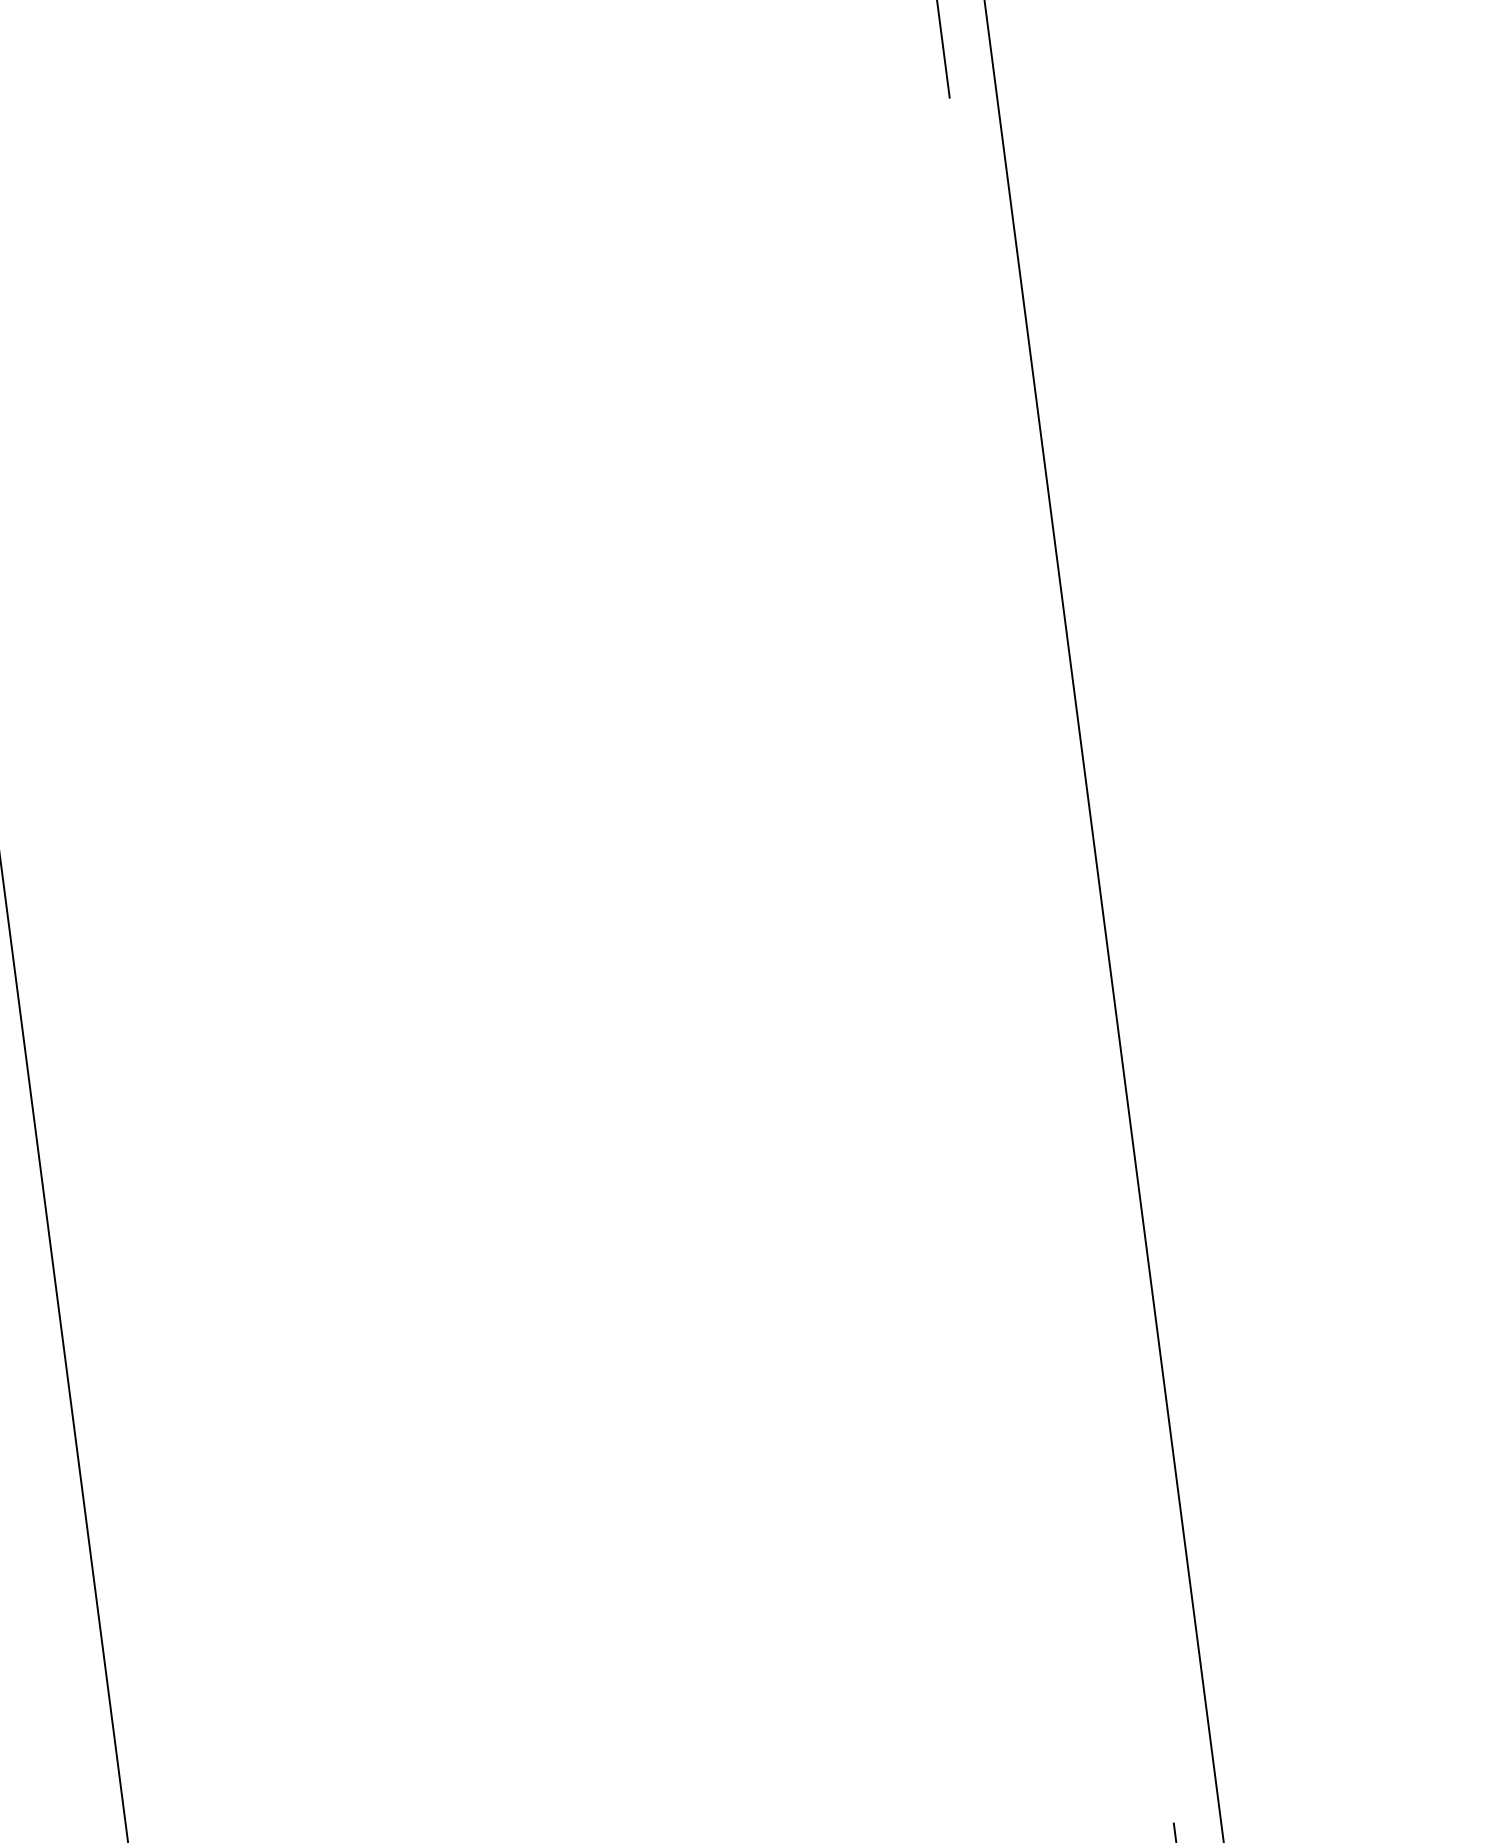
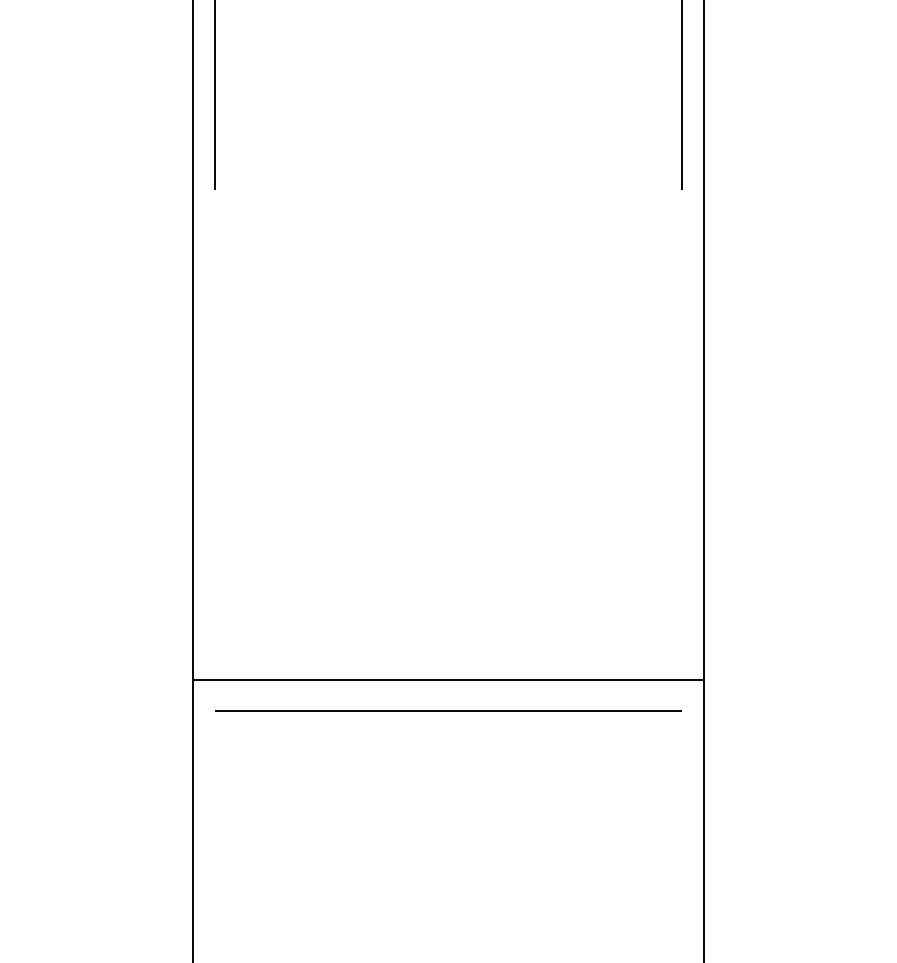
line: (591, 1193) -> (448, 679), added
line: (600, 1258) -> (448, 710), added

